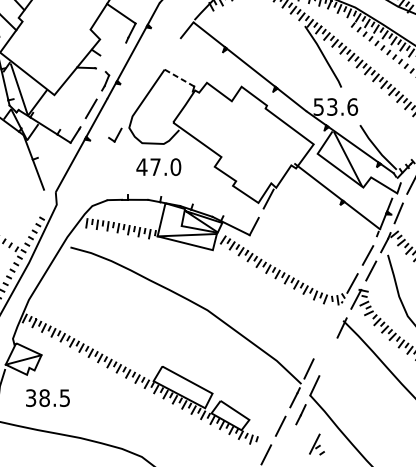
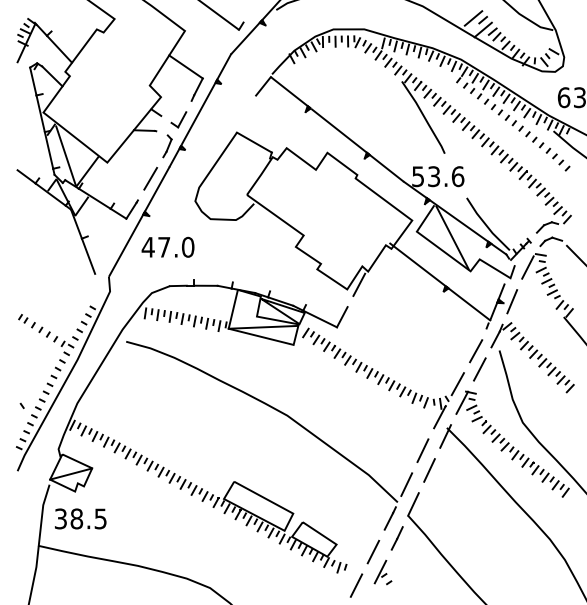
line: (179, 78) -> (254, 142), dashed -> solid
part: (114, 134) -> (178, 119), moved
text: (158, 166) -> (167, 246), moved
line: (336, 311) -> (439, 417), added
line: (322, 339) -> (422, 450), added
line: (328, 356) -> (429, 470), added
text: (47, 397) -> (80, 518), moved
part: (316, 444) -> (382, 572), moved

